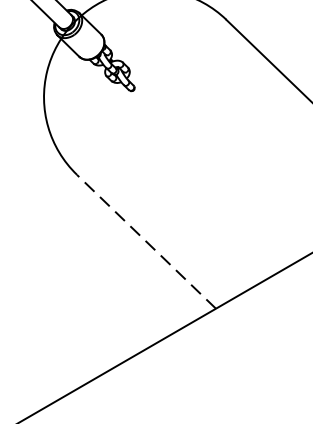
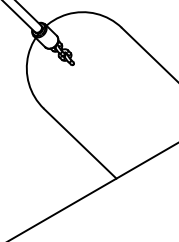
line: (145, 241) -> (79, 143), dashed -> solid

